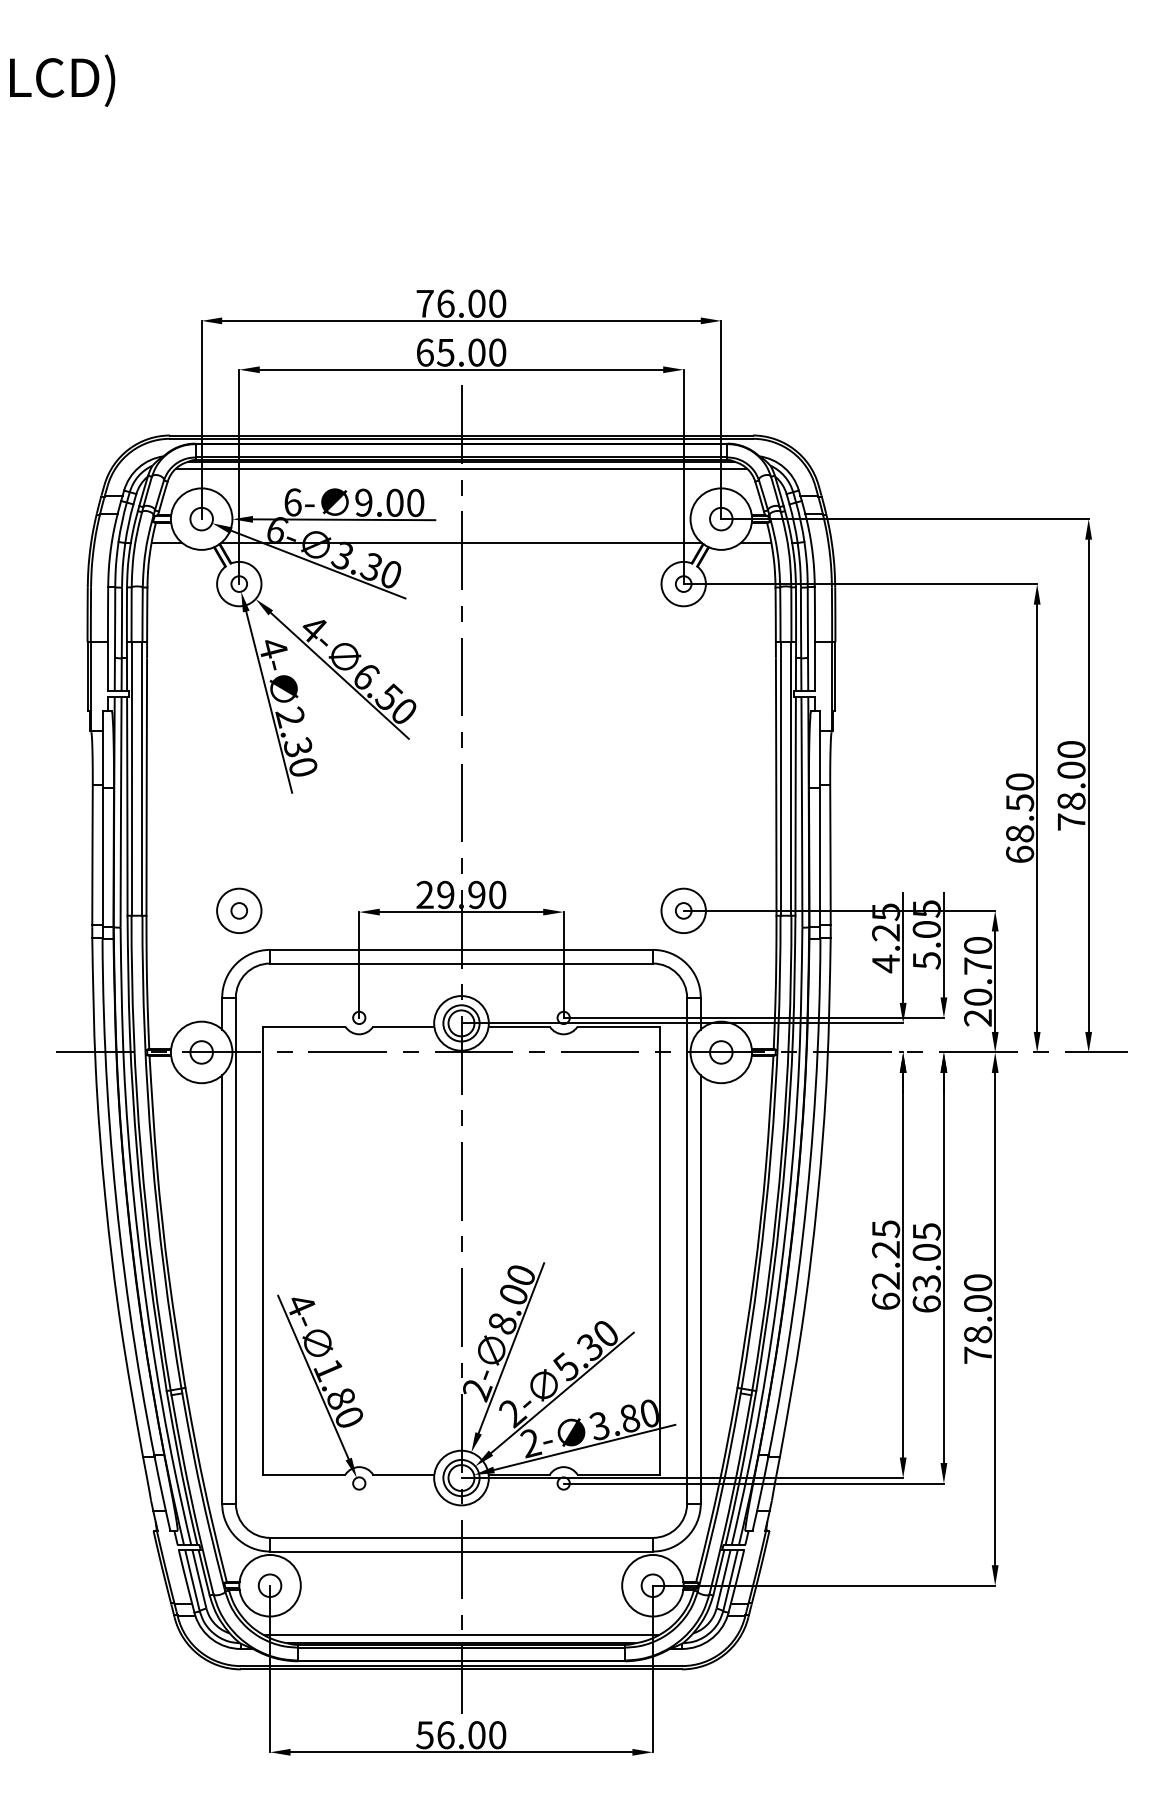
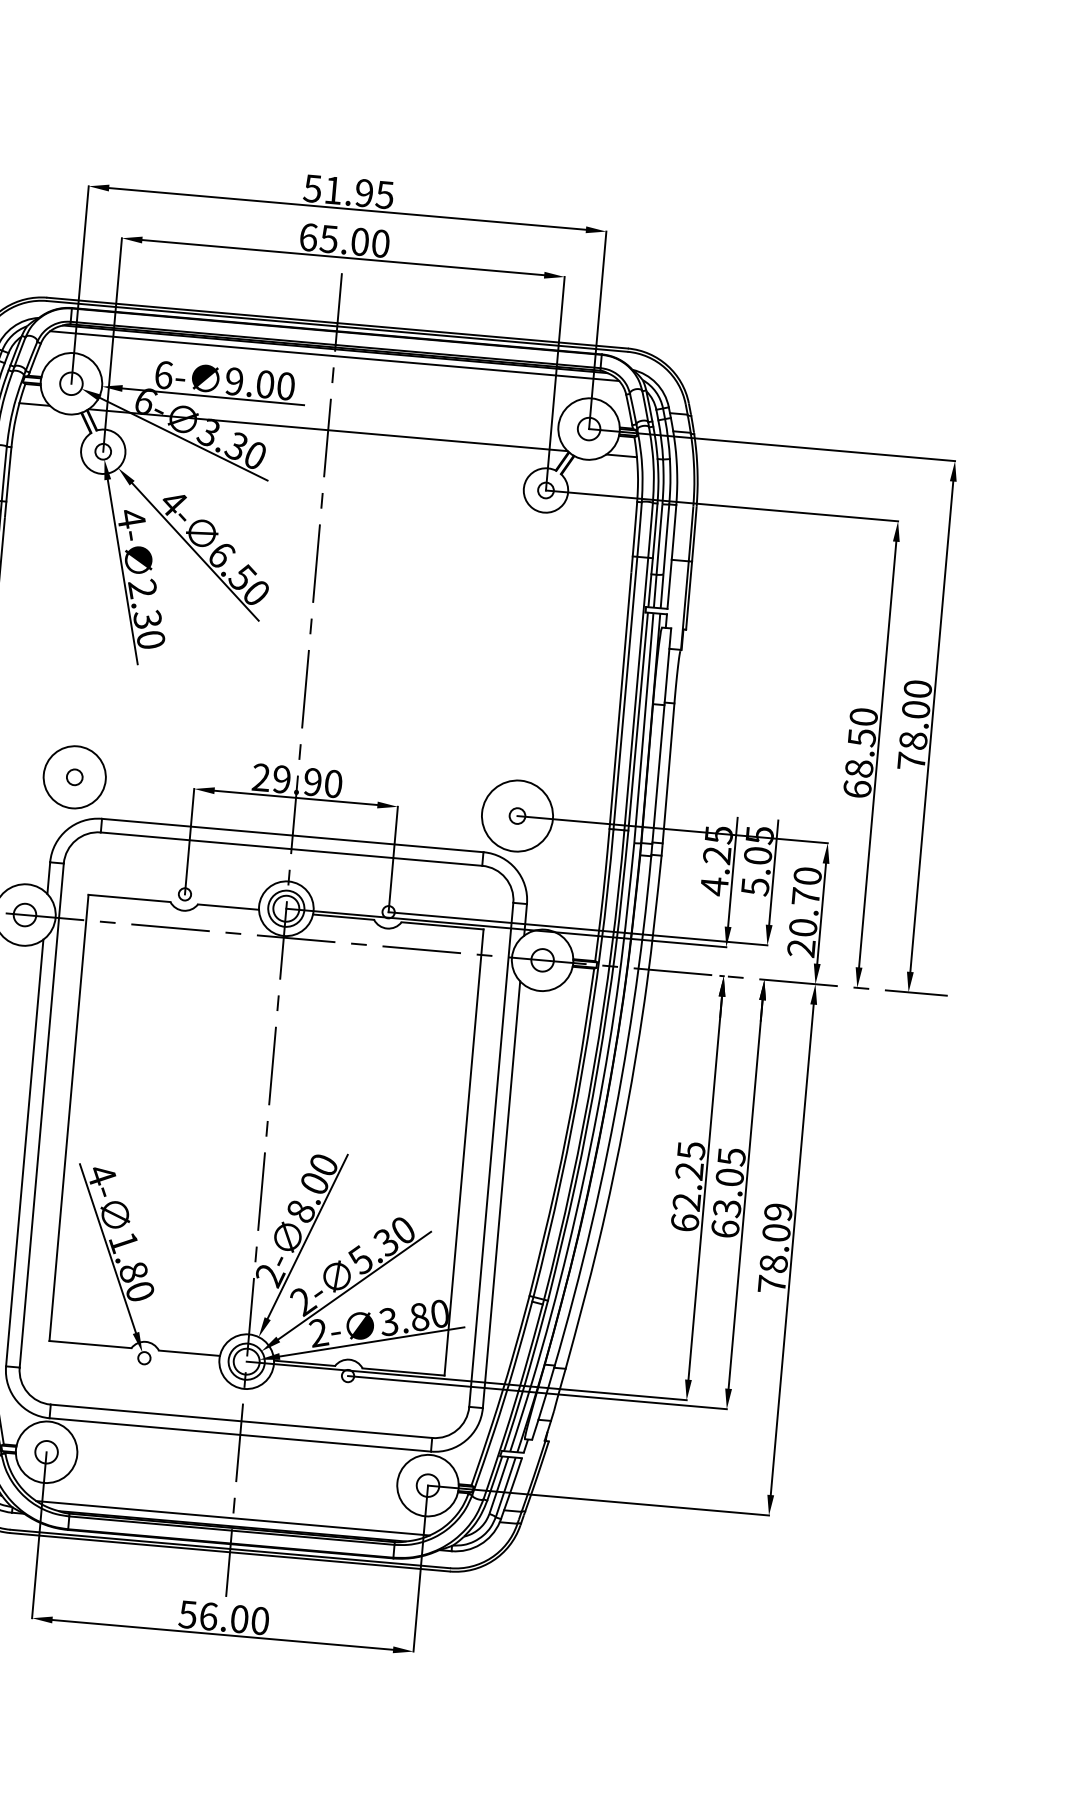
text: (461, 303) -> (349, 191), 76.00 -> 51.95
circle: (239, 910) -> (75, 776), size x1.4
circle: (683, 910) -> (517, 815), size x1.6
text: (978, 1282) -> (778, 1211), 78.00 -> 78.09

